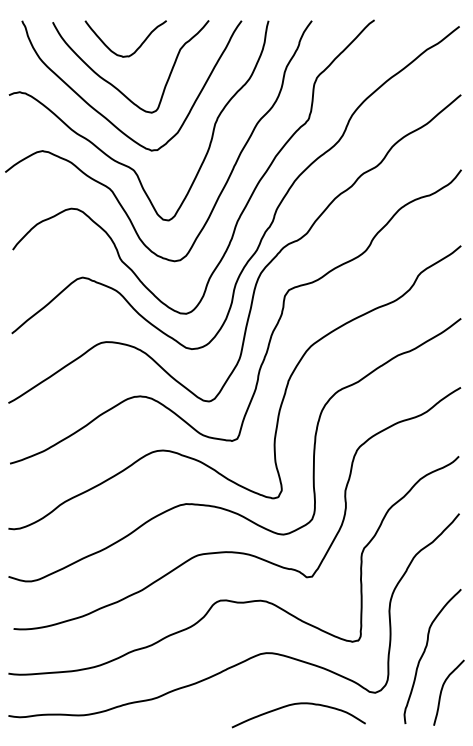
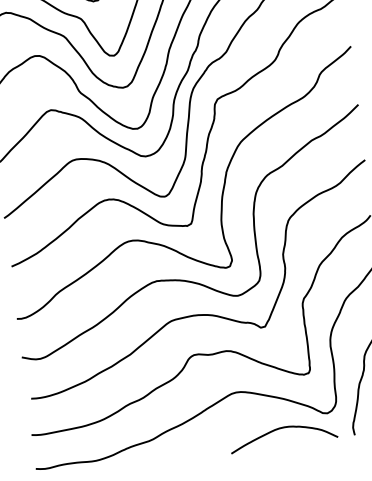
curve: (298, 704) -> (282, 428), moved

